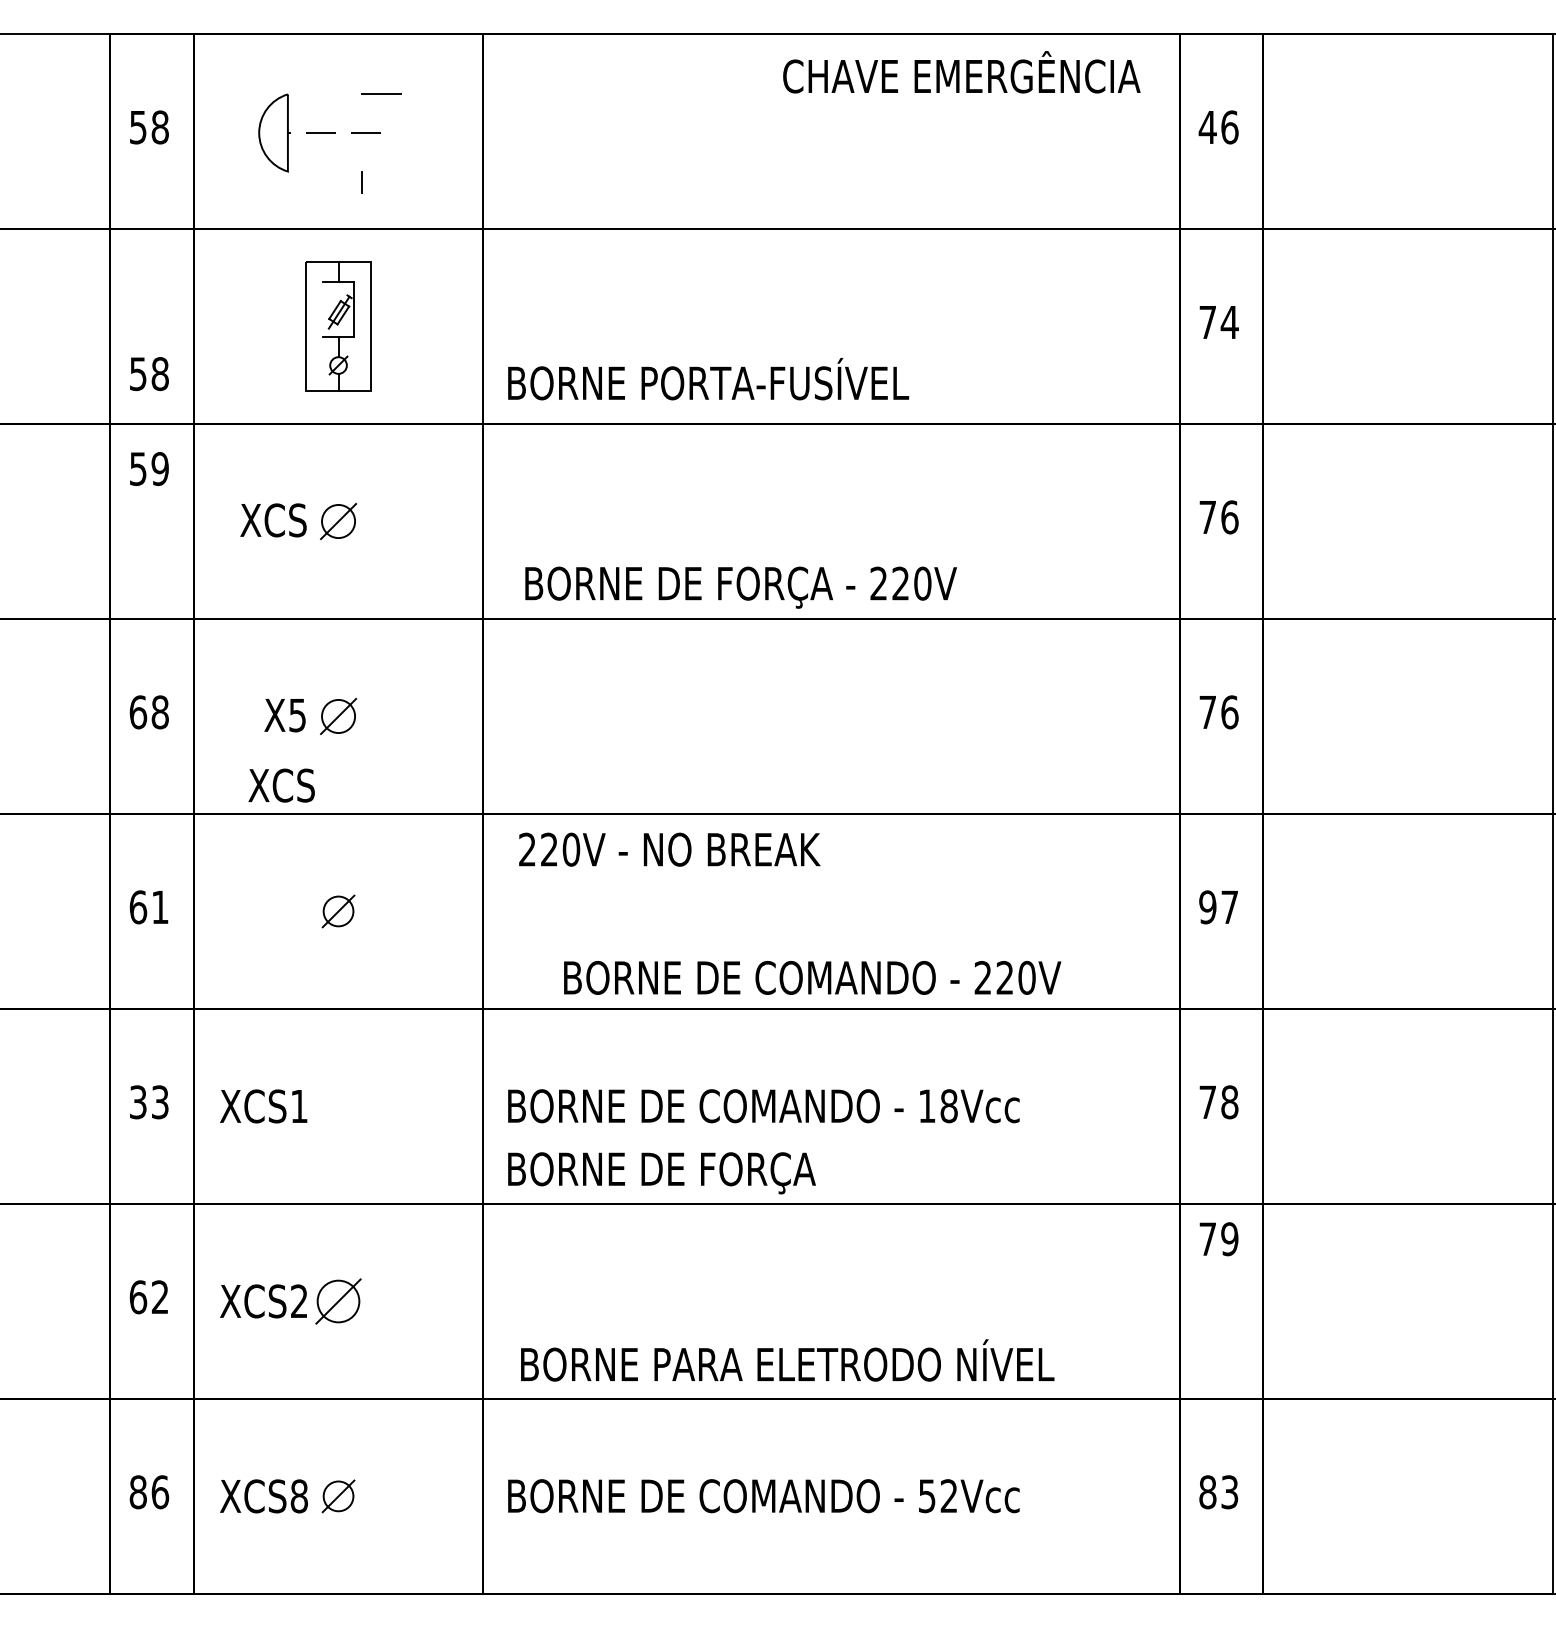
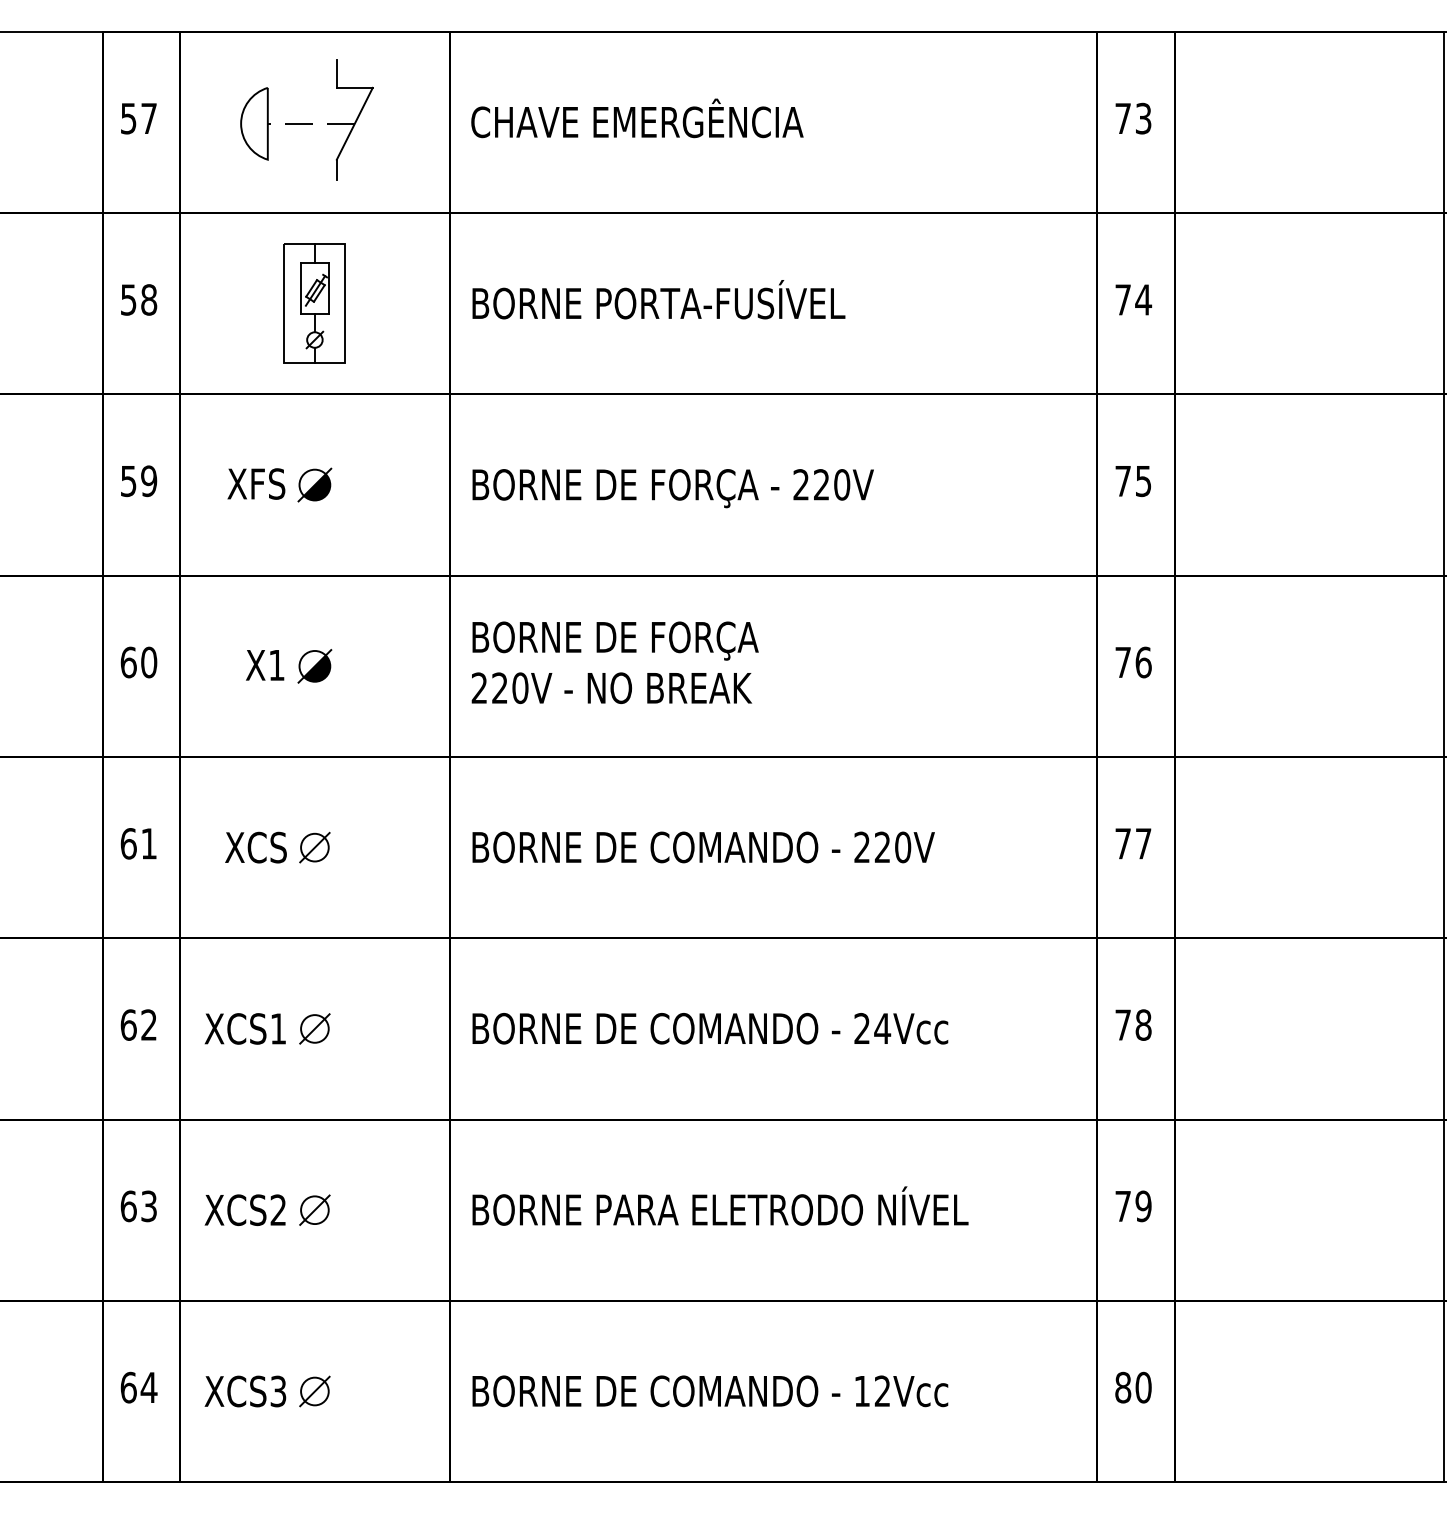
text: (961, 72) -> (637, 118), moved
line: (361, 78) -> (336, 73), added
text: (160, 127) -> (149, 118), 58 -> 57
text: (1217, 127) -> (1132, 118), 46 -> 73
line: (381, 132) -> (354, 123), added
line: (323, 309) -> (300, 287), added
text: (149, 373) -> (139, 299), moved
text: (708, 378) -> (658, 299), moved
text: (149, 469) -> (139, 481), moved
text: (1229, 517) -> (1143, 481), 76 -> 75
text: (261, 519) -> (243, 483), XCS -> XFS
fill: (341, 524) -> (317, 487), added
text: (740, 587) -> (672, 488), moved
text: (160, 712) -> (149, 662), 68 -> 60
text: (297, 715) -> (276, 665), X5 -> X1
fill: (341, 718) -> (317, 668), added
text: (281, 785) -> (255, 847), moved
text: (669, 848) -> (611, 687), moved
text: (1208, 907) -> (1123, 843), 97 -> 77
text: (812, 977) -> (703, 847), moved
text: (148, 1101) -> (138, 1024), 33 -> 62
part: (338, 1105) -> (314, 1028), added
text: (938, 1105) -> (872, 1028), 18Vcc -> 24Vcc
text: (661, 1172) -> (615, 640), moved
text: (1218, 1239) -> (1133, 1206), moved
text: (159, 1297) -> (148, 1206), 62 -> 63
part: (338, 1300) -> (314, 1209), size x0.71
text: (787, 1359) -> (720, 1205), moved
text: (148, 1492) -> (138, 1387), 86 -> 64
text: (1229, 1492) -> (1143, 1387), 83 -> 80
text: (299, 1496) -> (278, 1391), XCS8 -> XCS3
text: (926, 1496) -> (861, 1391), 52Vcc -> 12Vcc

